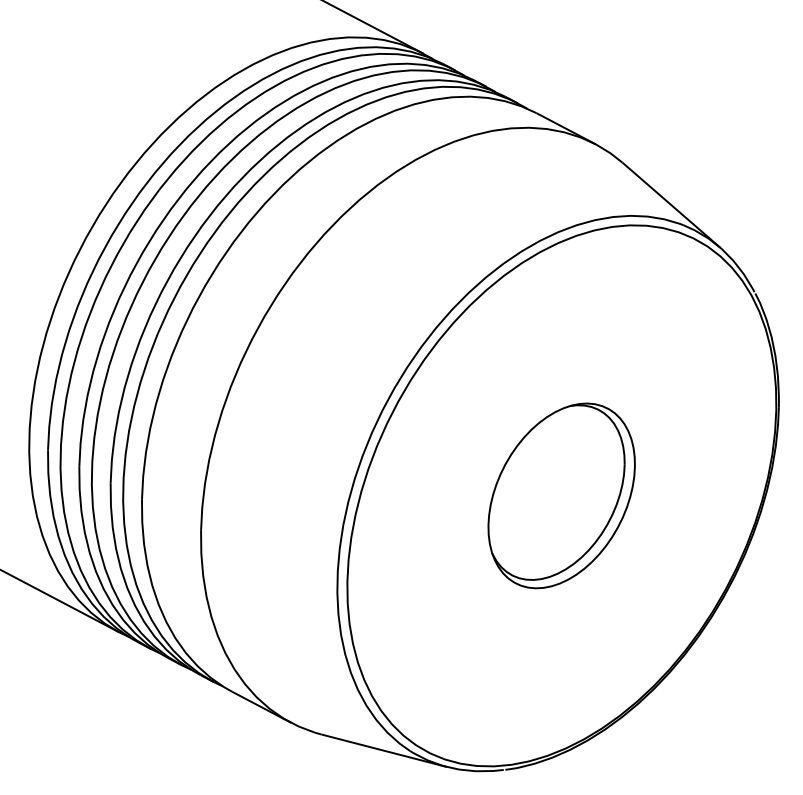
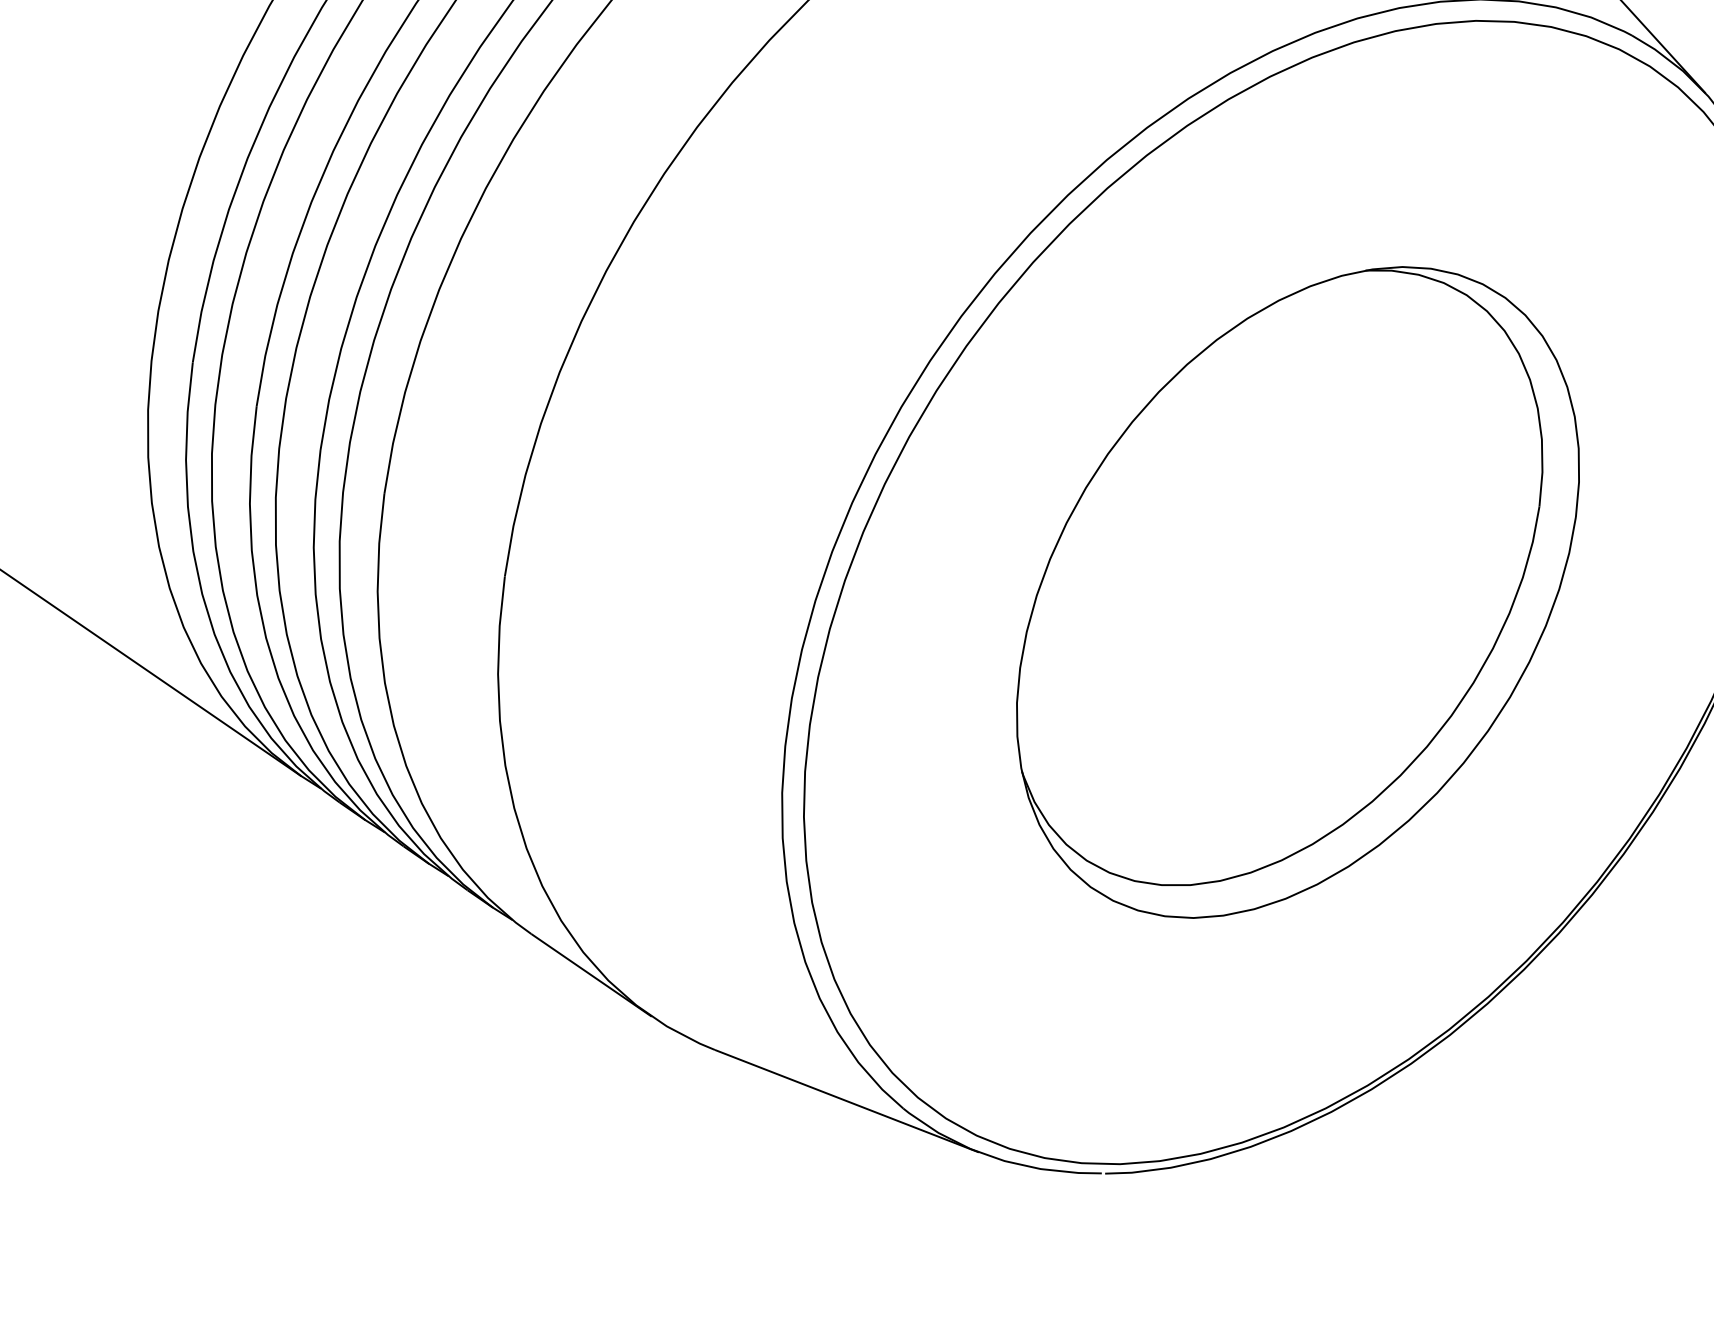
part: (561, 495) -> (1297, 591), size x1.67

